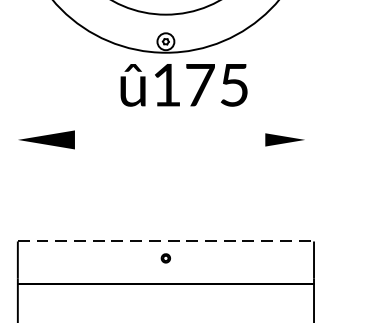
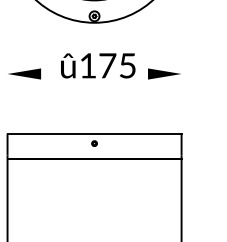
text: (184, 84) -> (98, 65), moved
part: (284, 139) -> (164, 73), size x1.43
line: (167, 241) -> (95, 133), dashed -> solid

